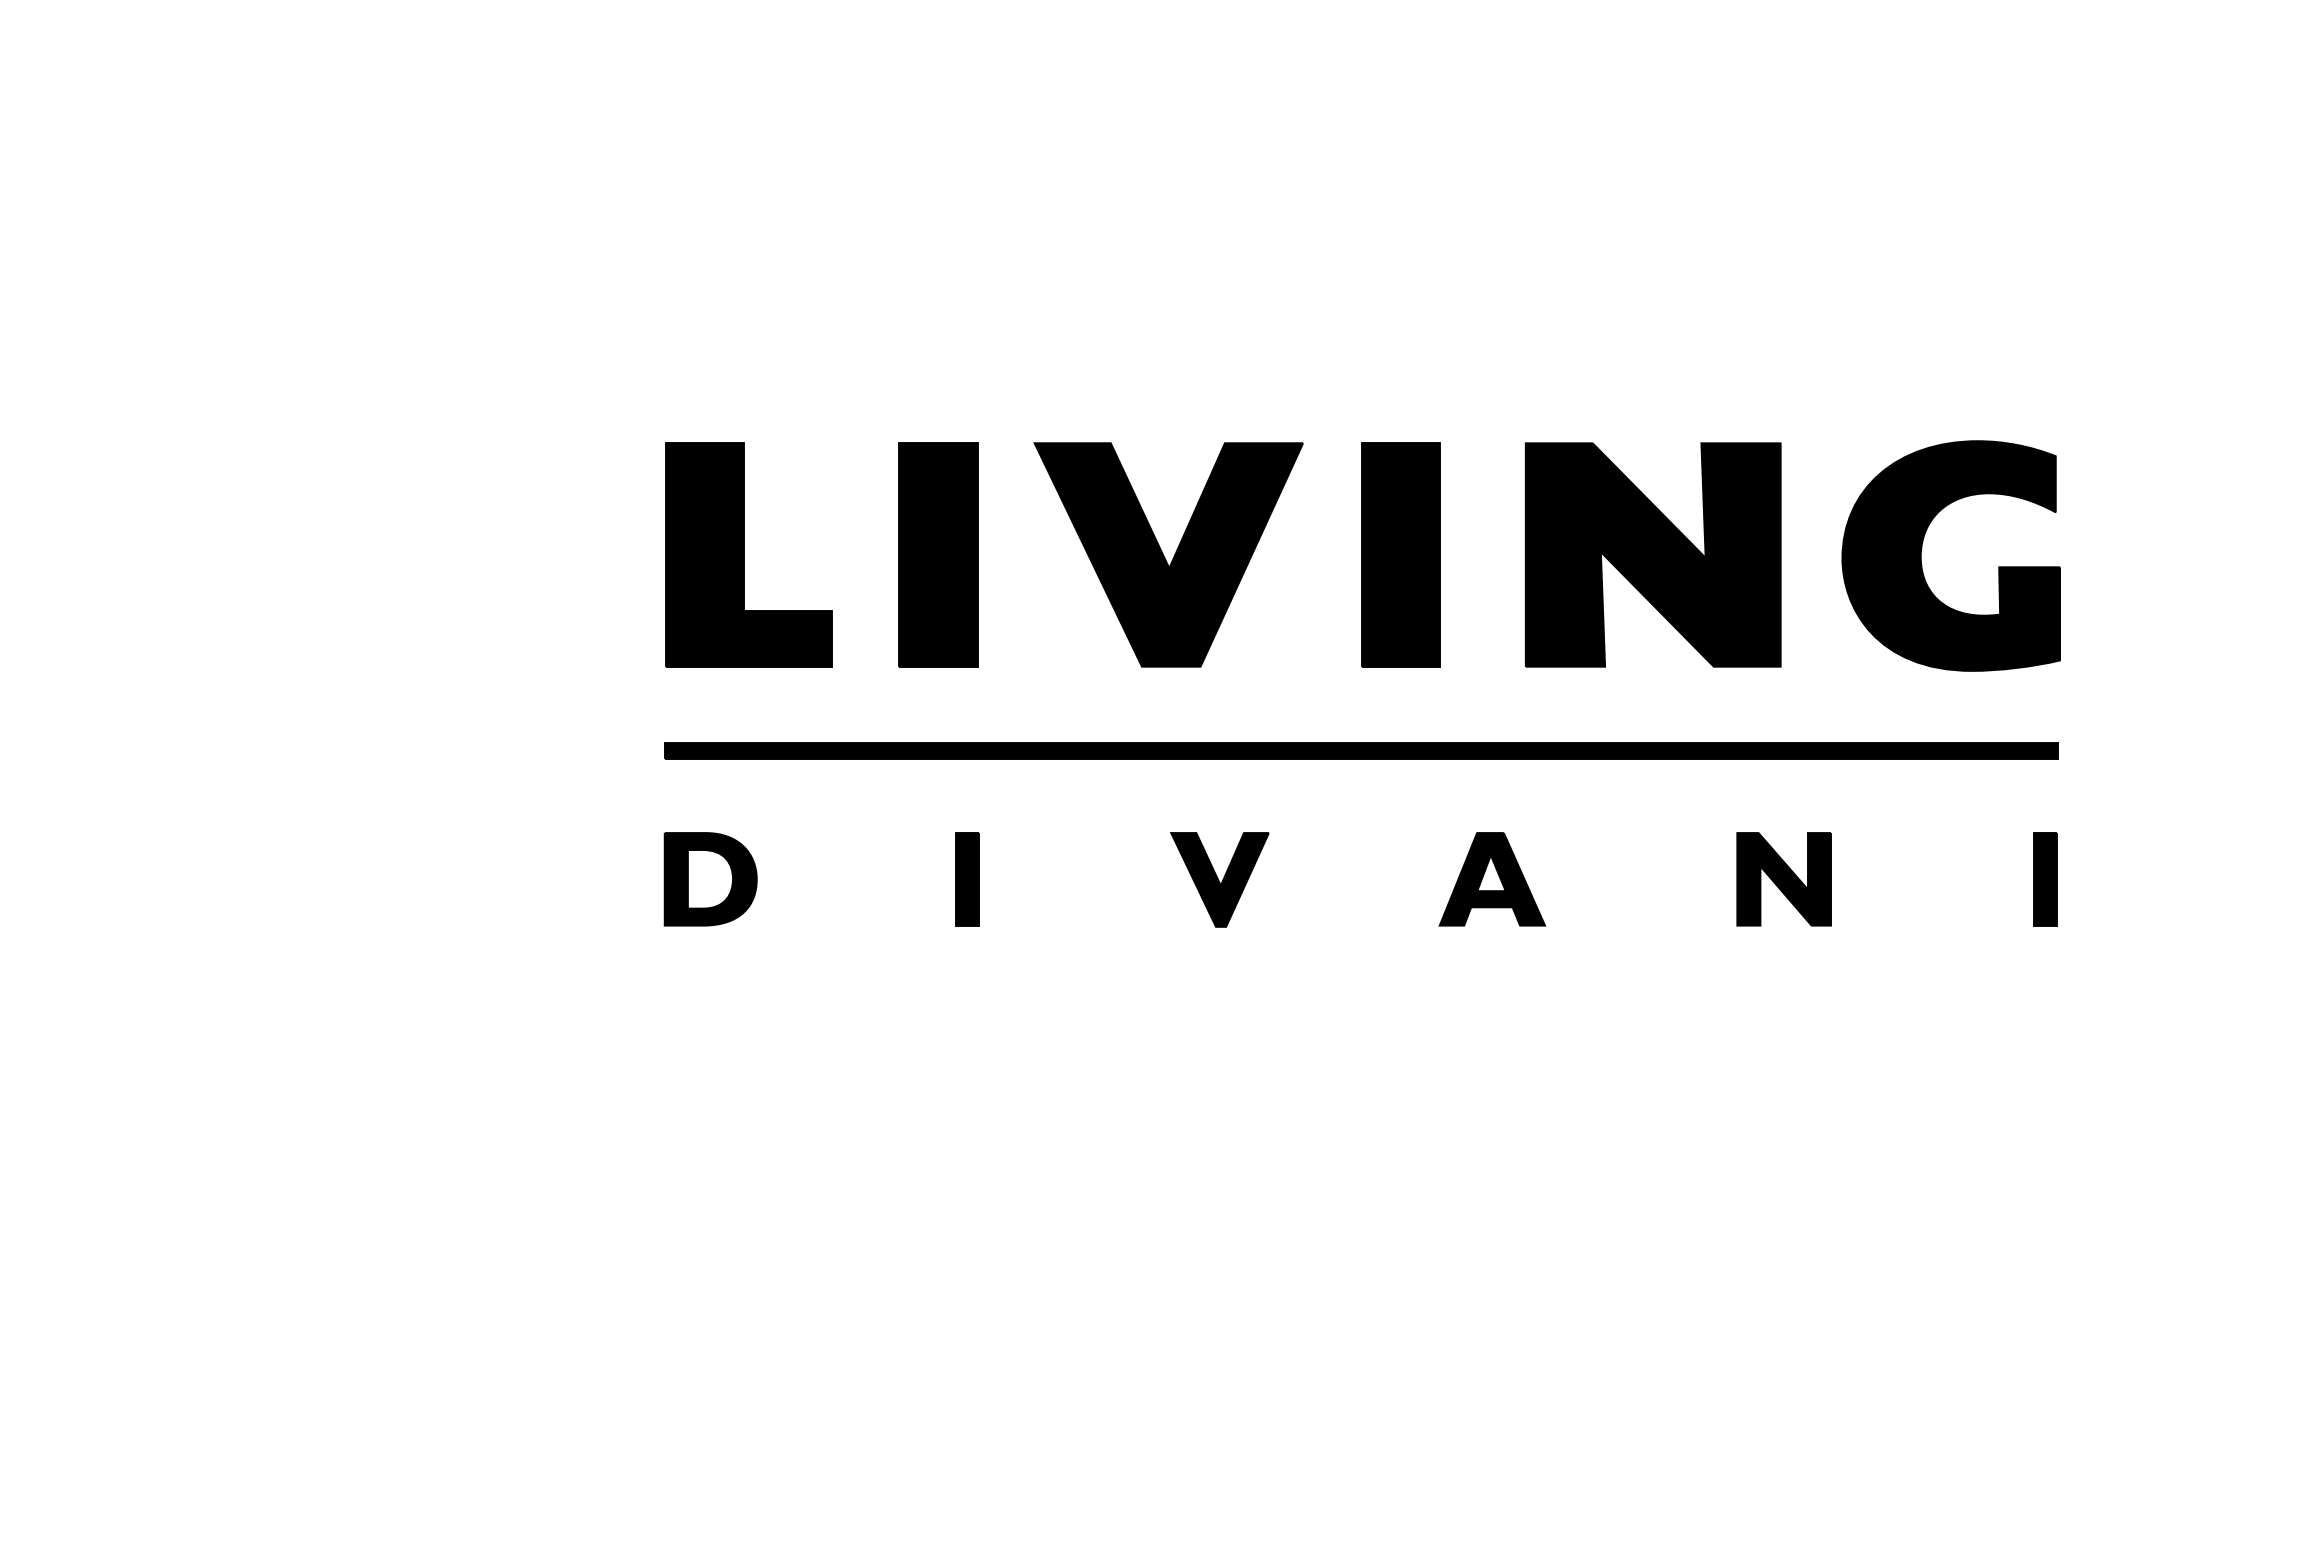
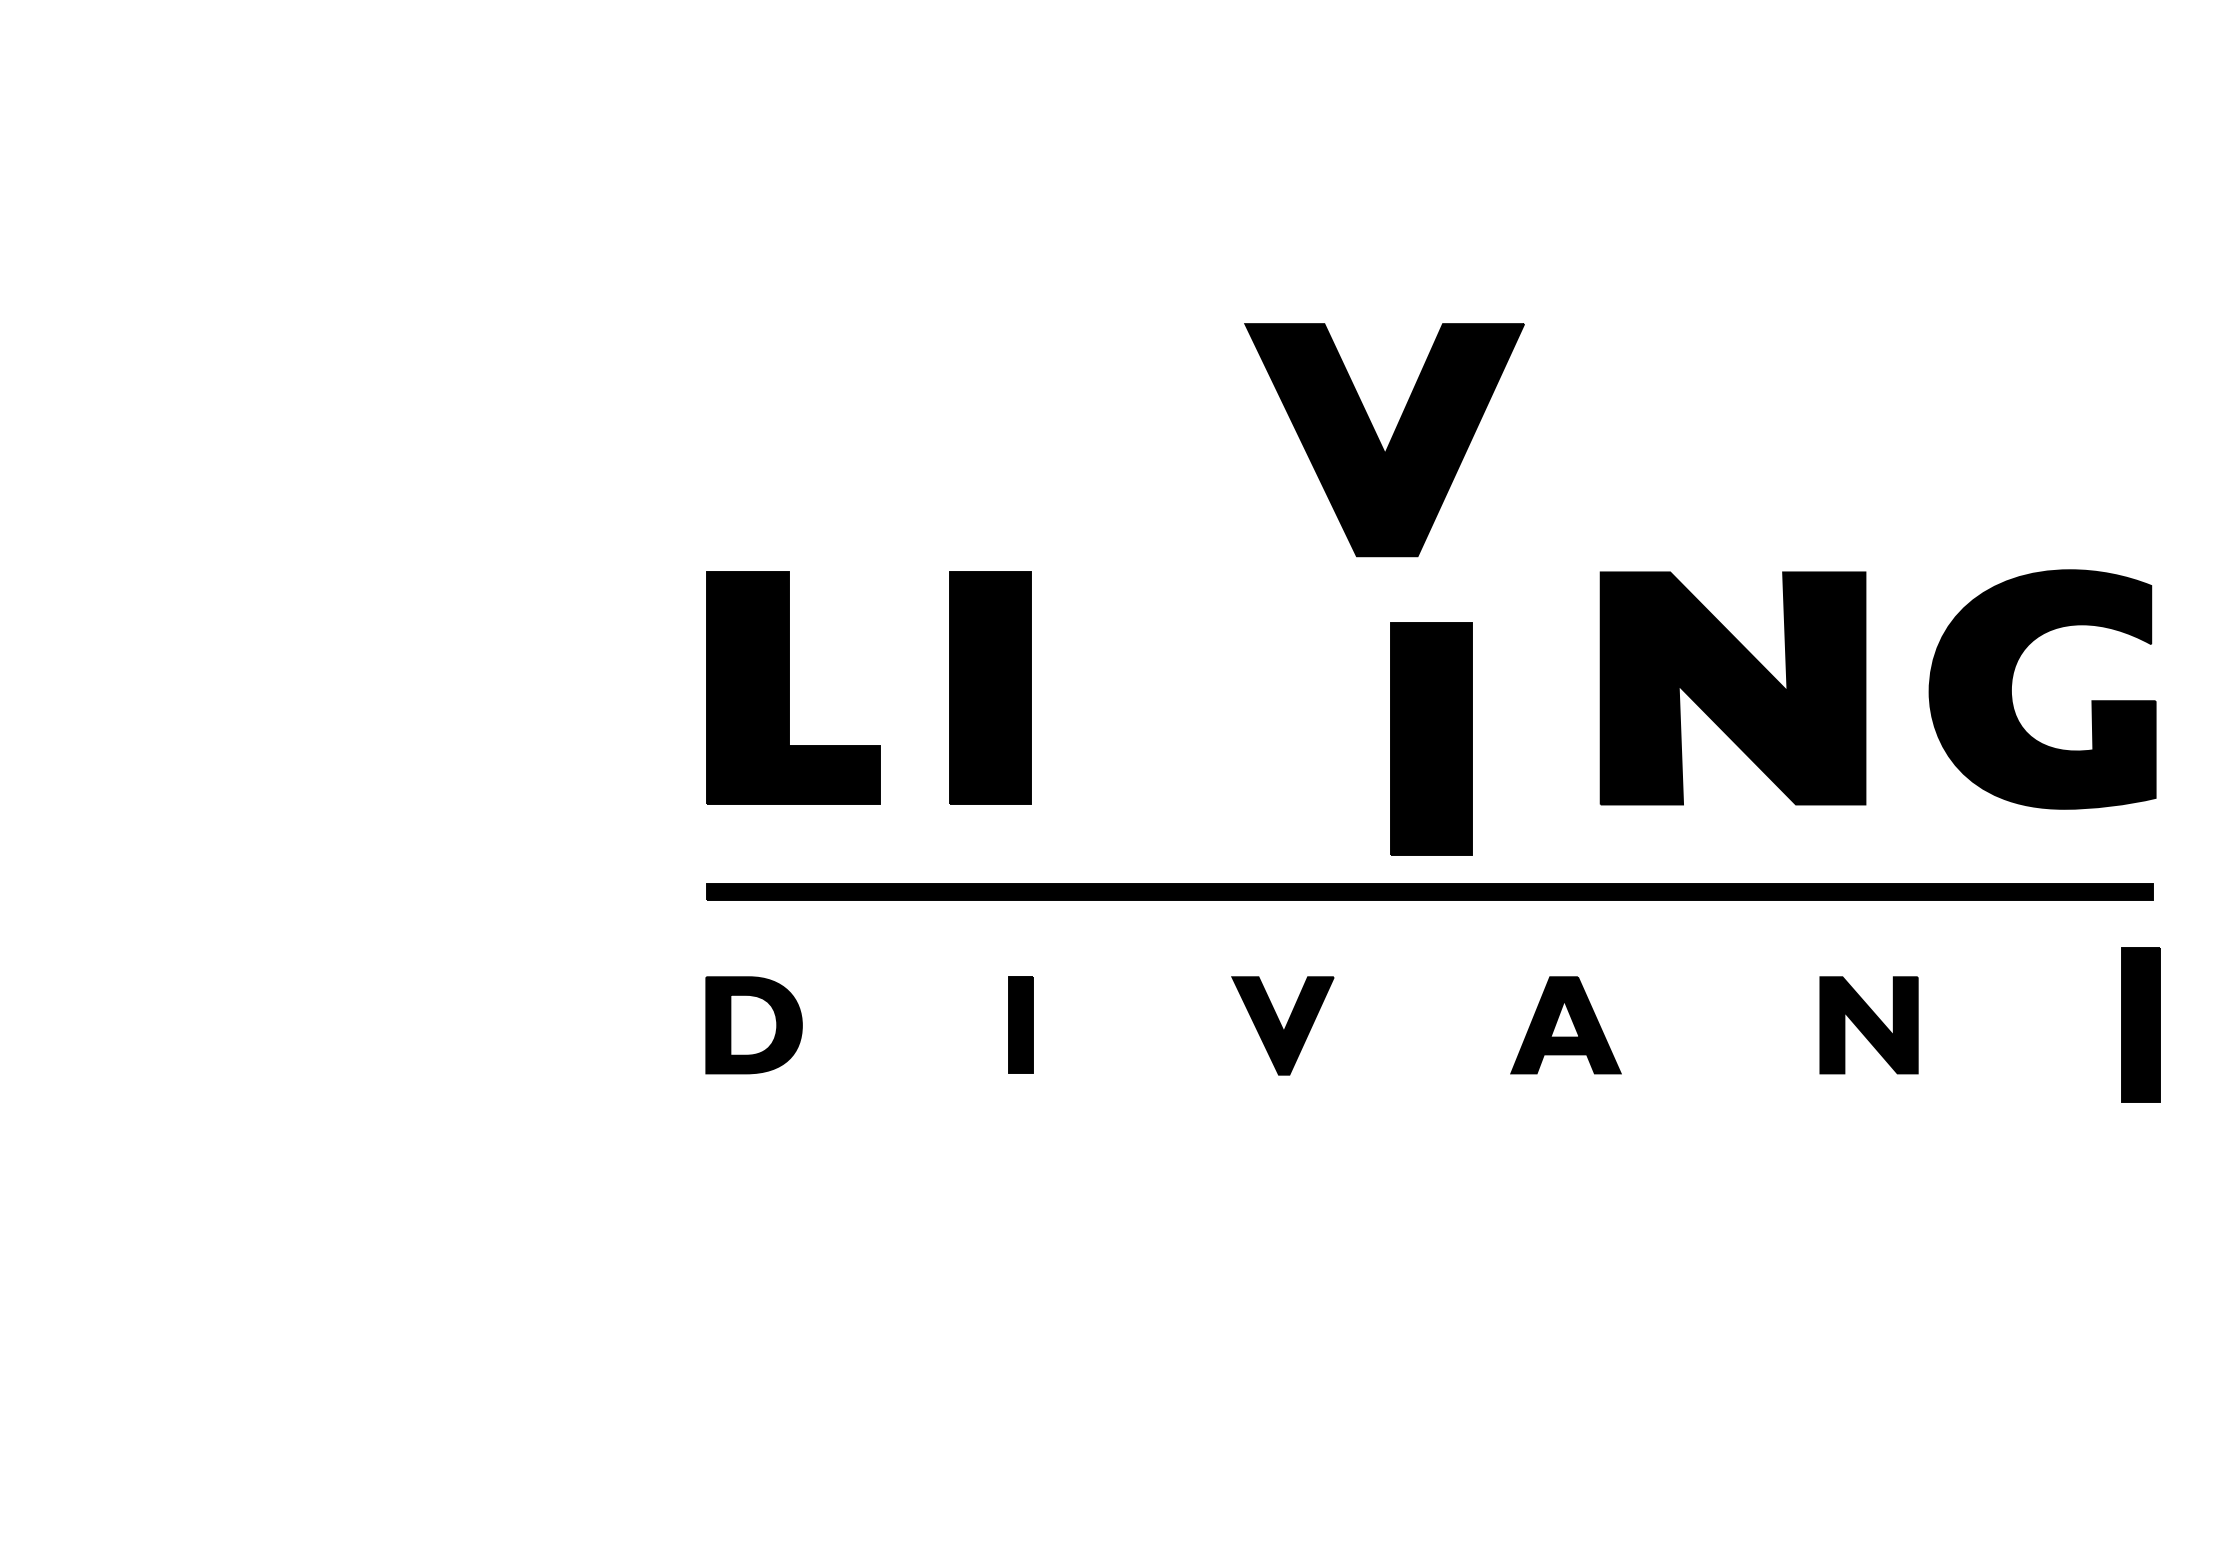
part: (1168, 554) -> (1384, 439), moved
part: (1400, 554) -> (1431, 738), moved
part: (2045, 879) -> (2140, 1025), size x1.6

